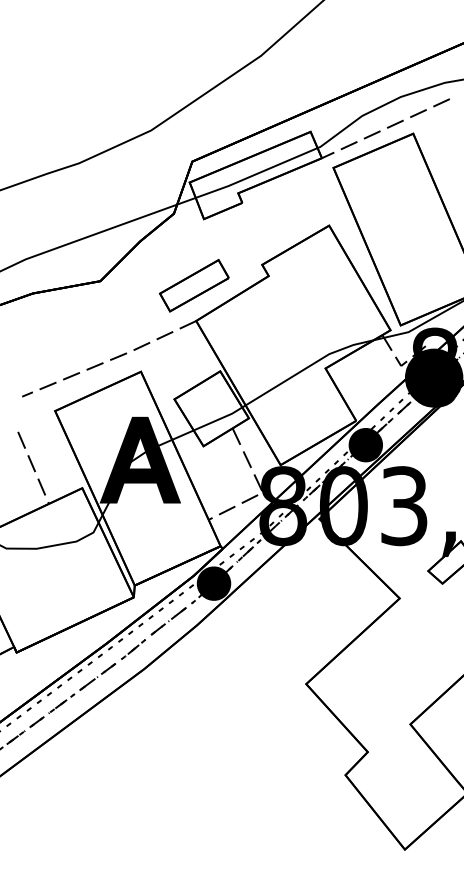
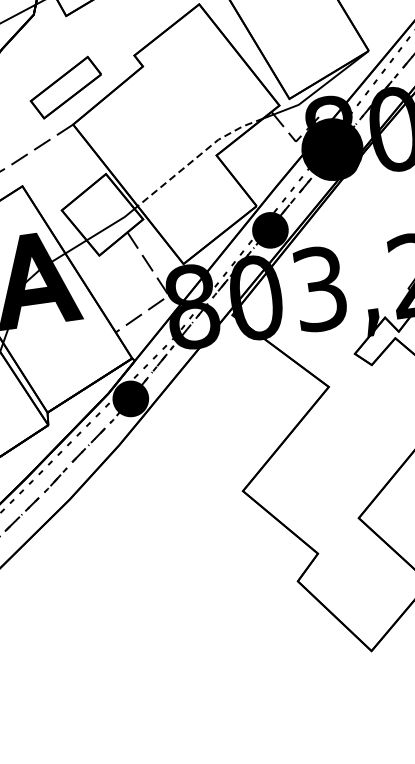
line: (308, 367) -> (198, 156), solid -> dashed

